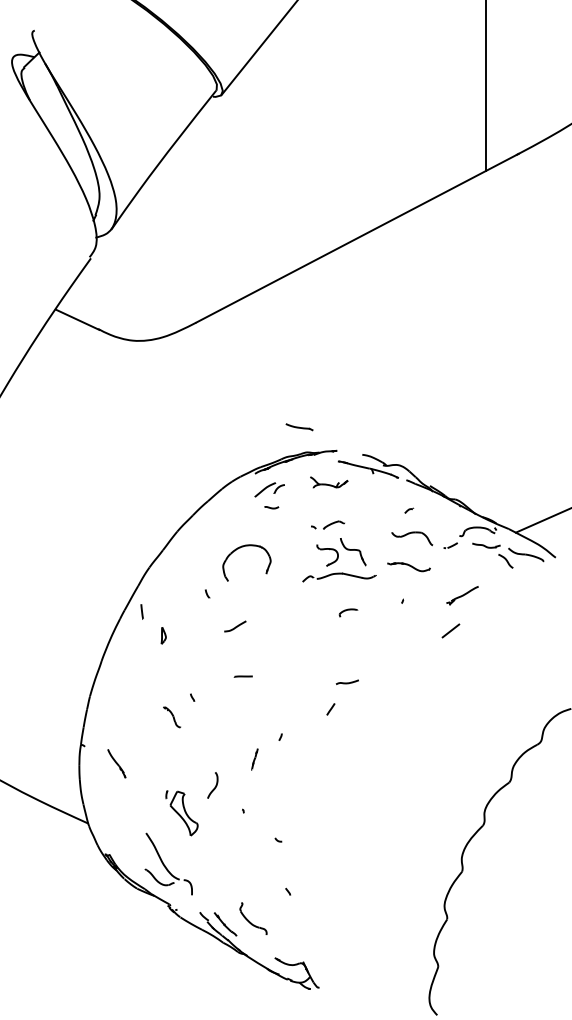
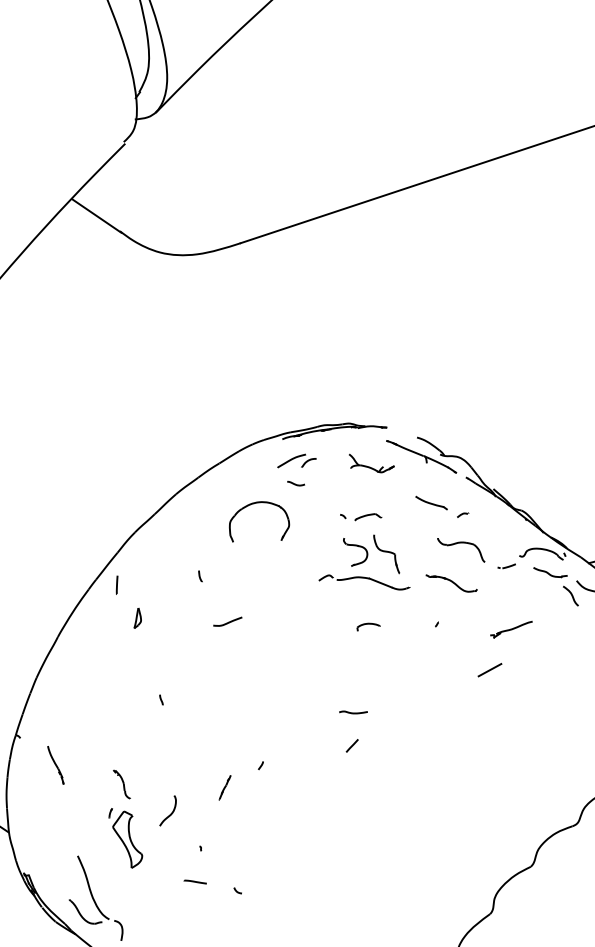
line: (299, 427) -> (431, 503), moved
part: (240, 548) -> (254, 504), moved
line: (242, 676) -> (194, 881), moved
line: (330, 709) -> (351, 745), moved
part: (172, 717) -> (122, 784), moved

